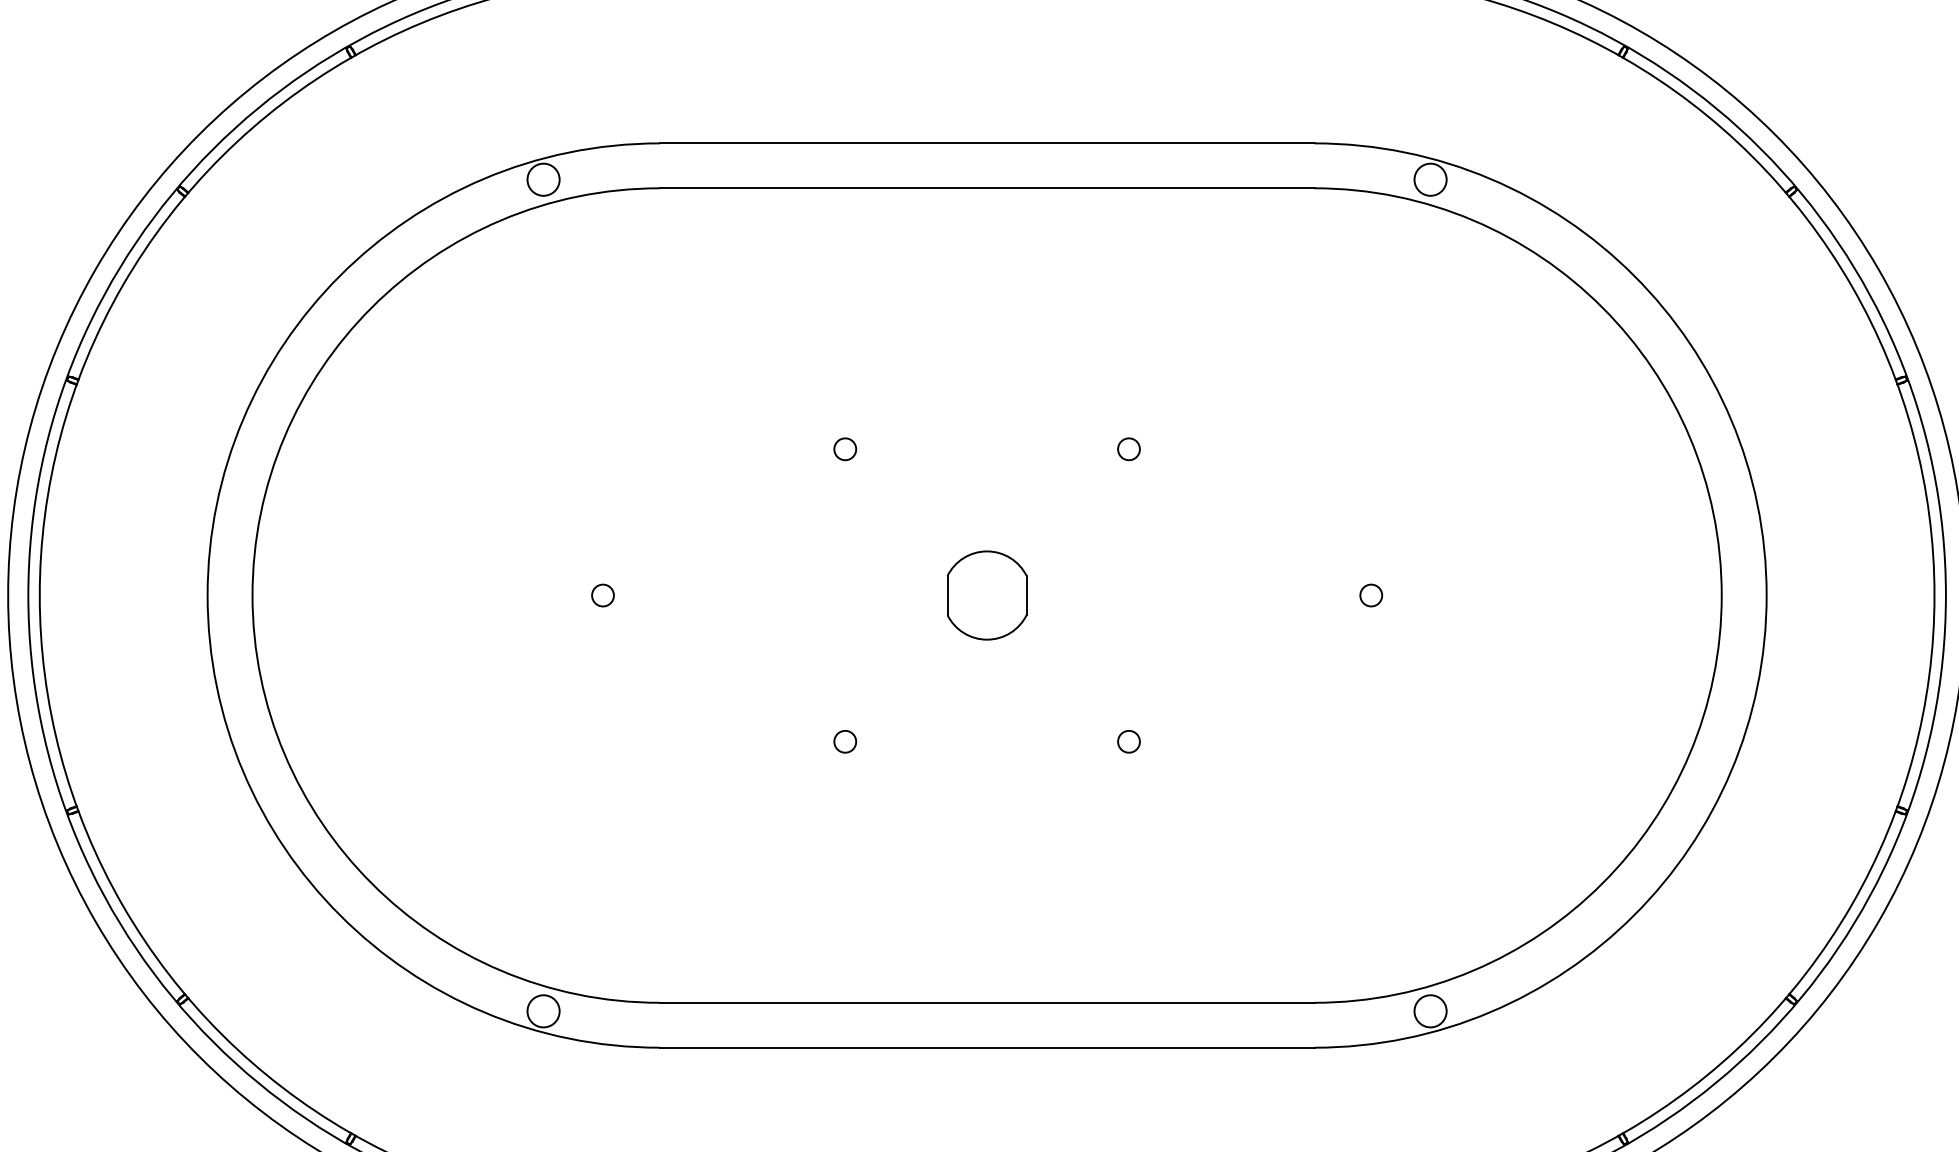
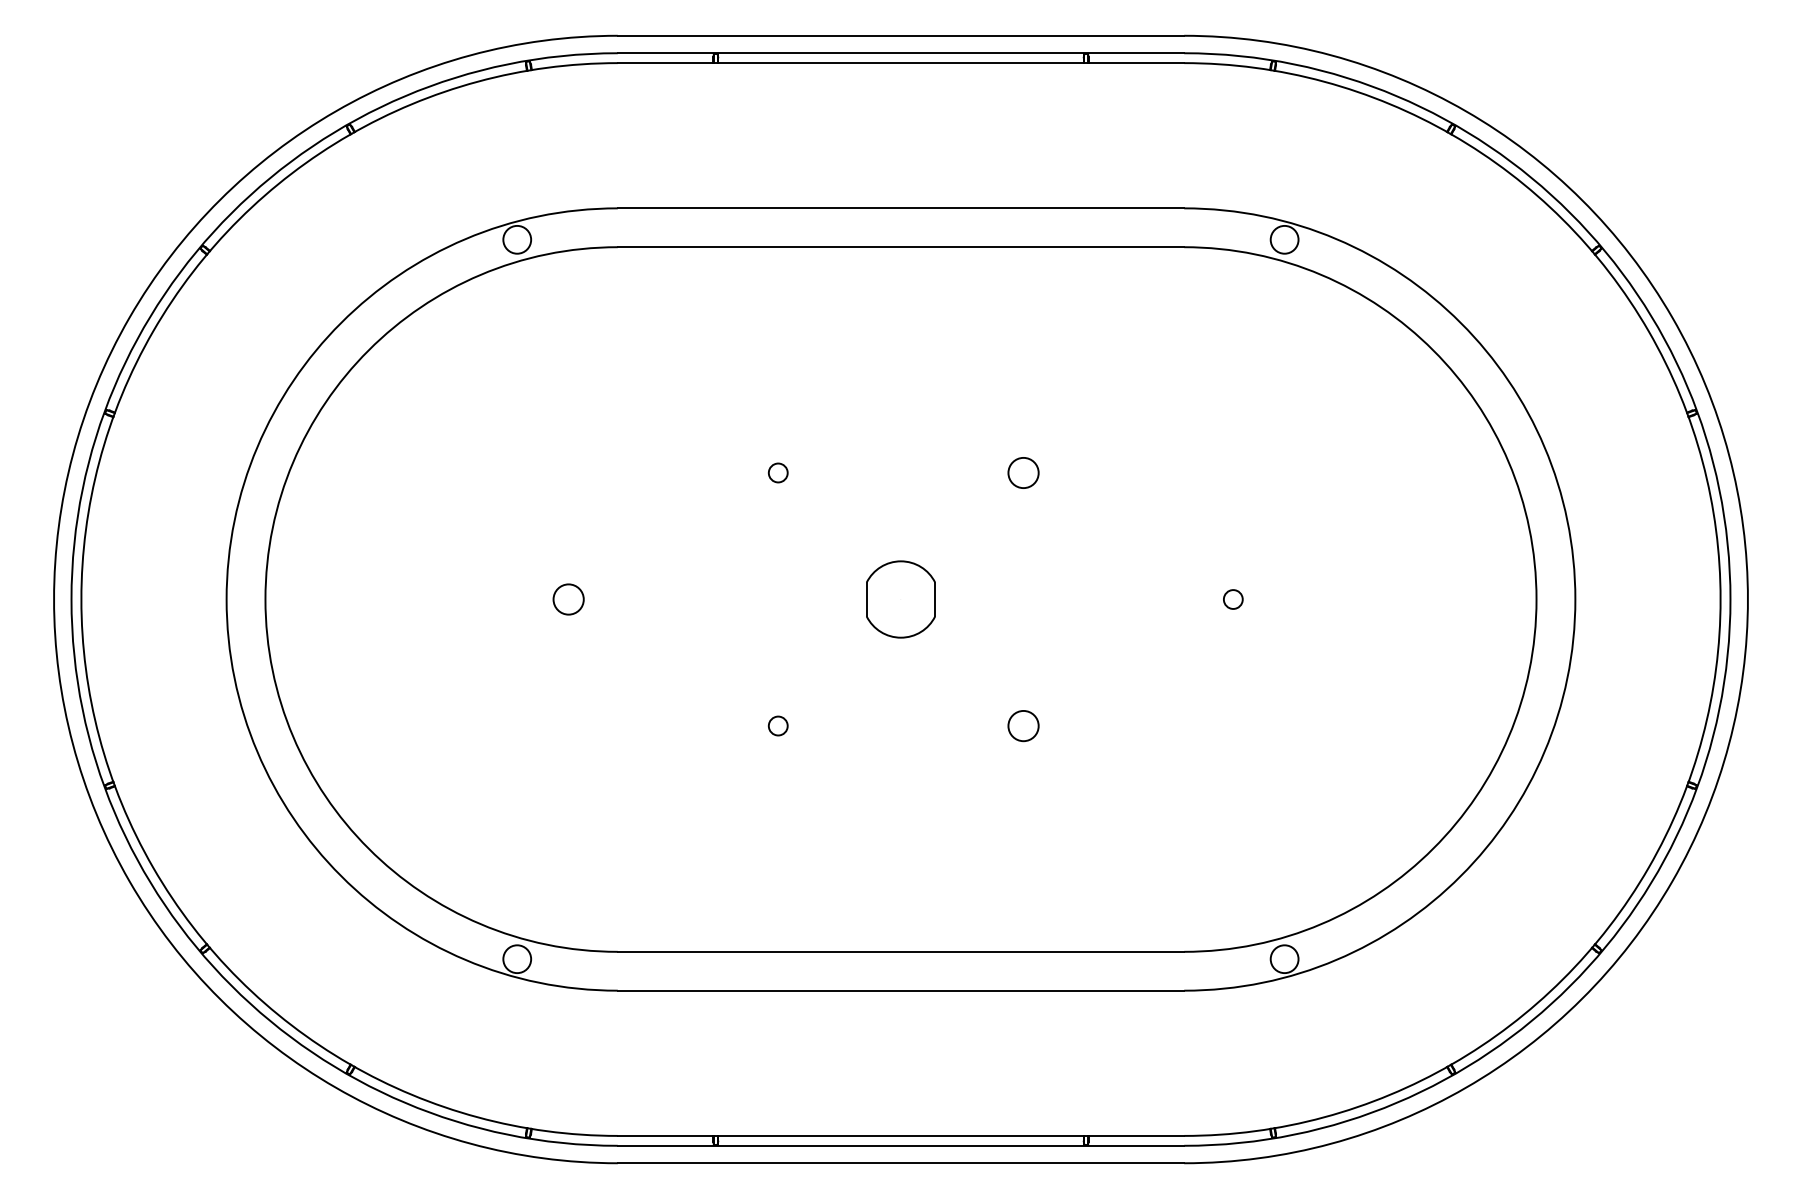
circle: (1128, 448) -> (1023, 472), size x1.6
circle: (602, 595) -> (568, 599), size x1.6
circle: (1128, 741) -> (1023, 725), size x1.6

